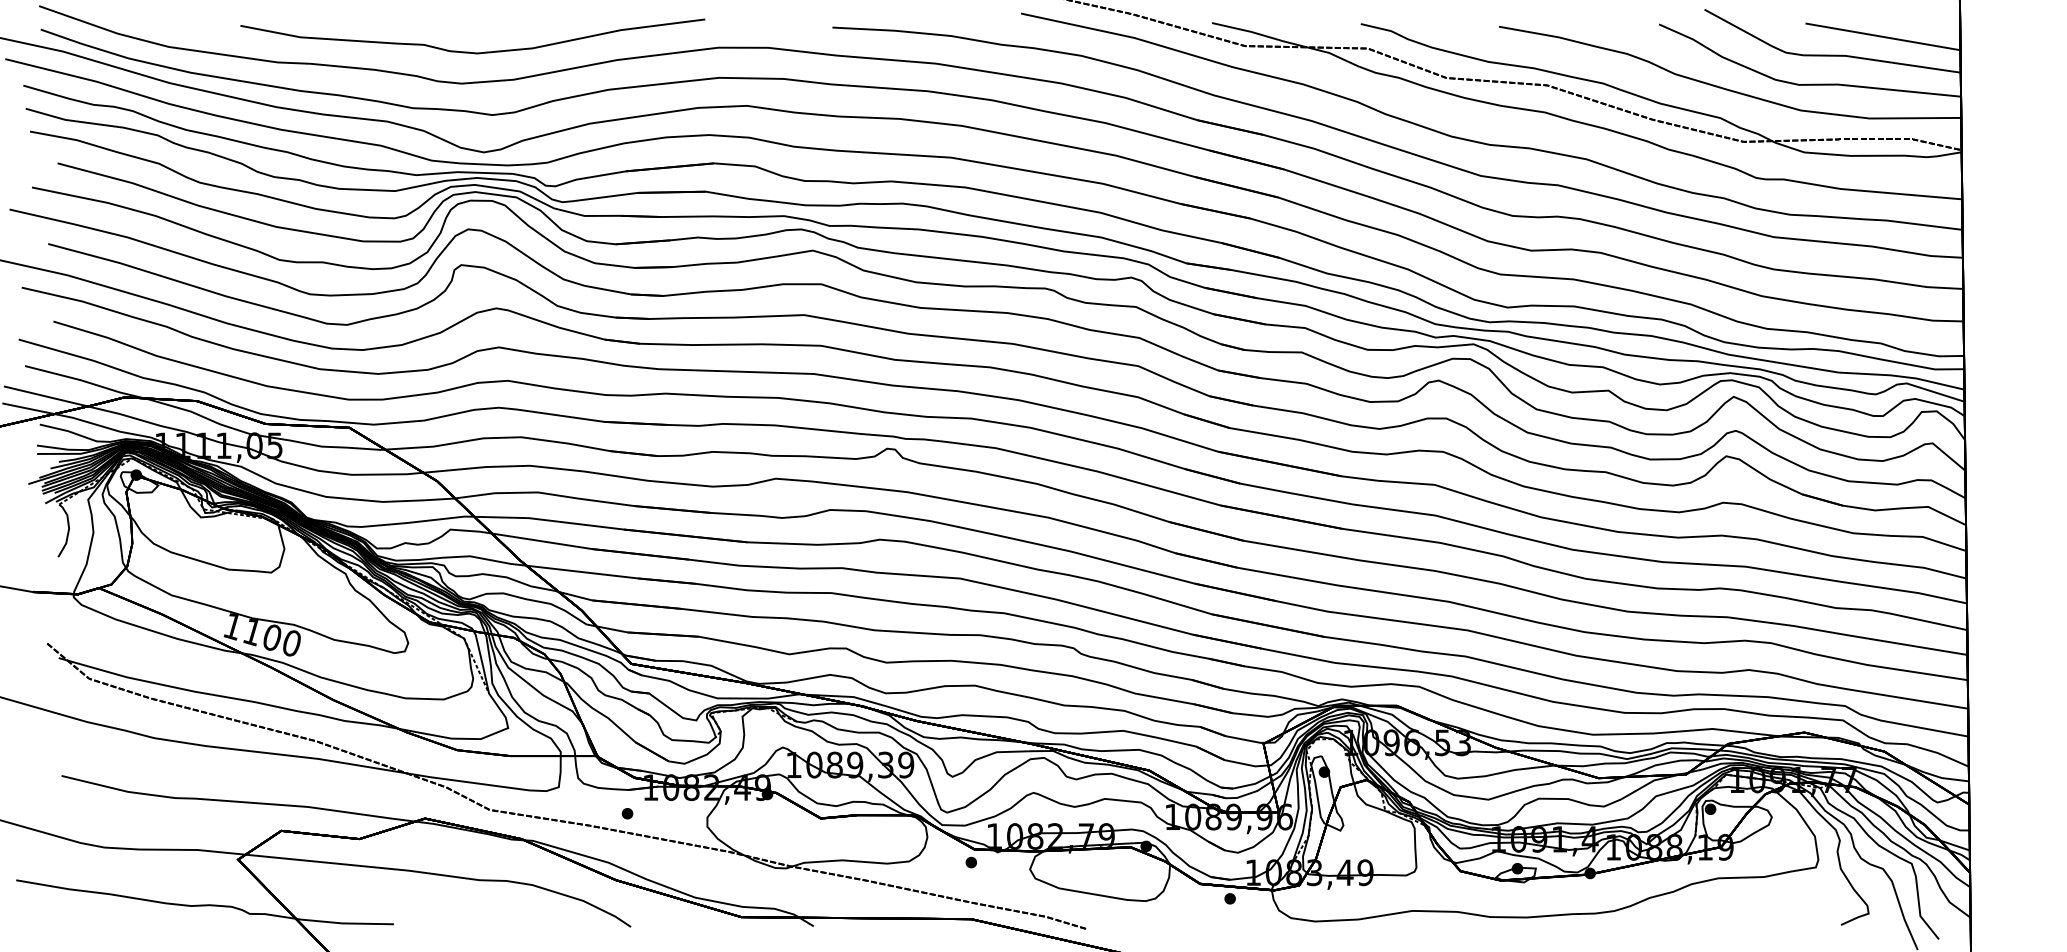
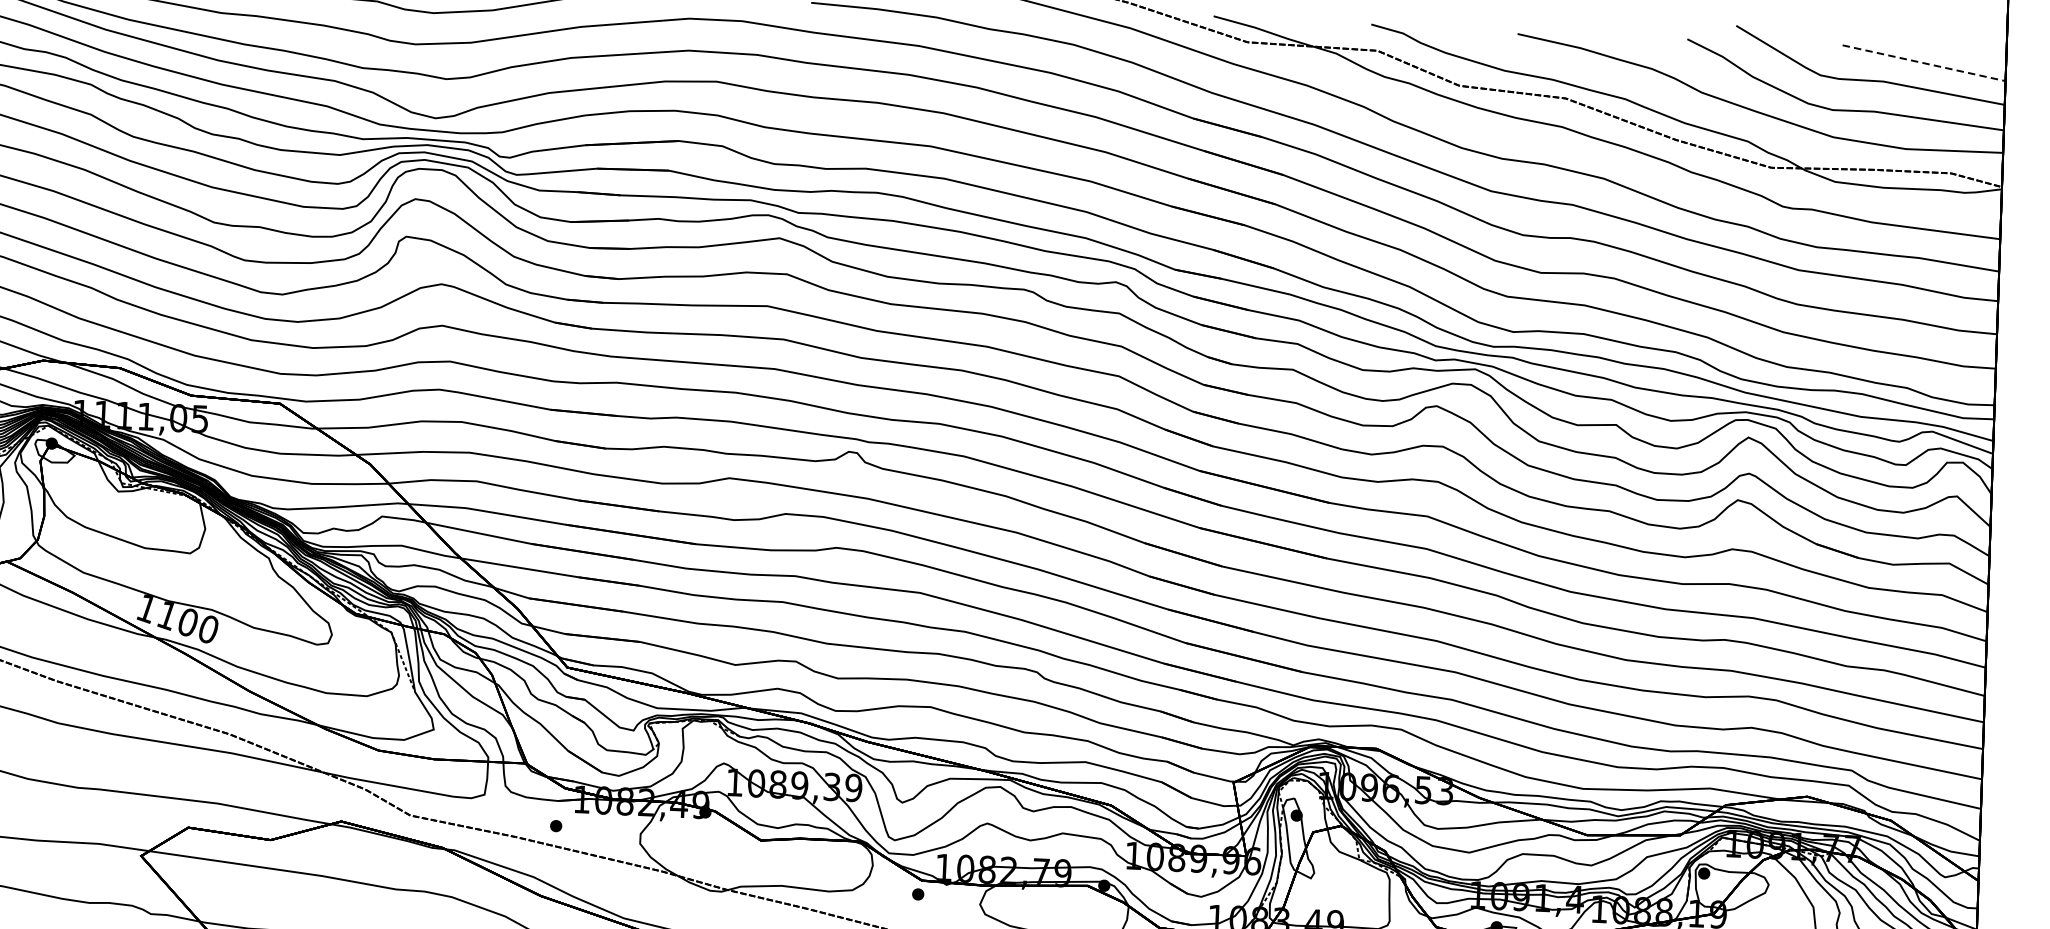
line: (1883, 36) -> (1924, 62), solid -> dashed

